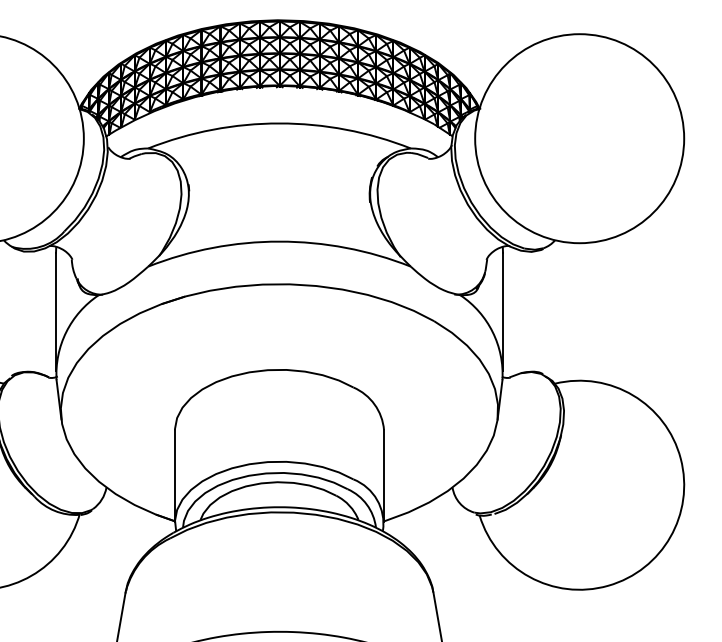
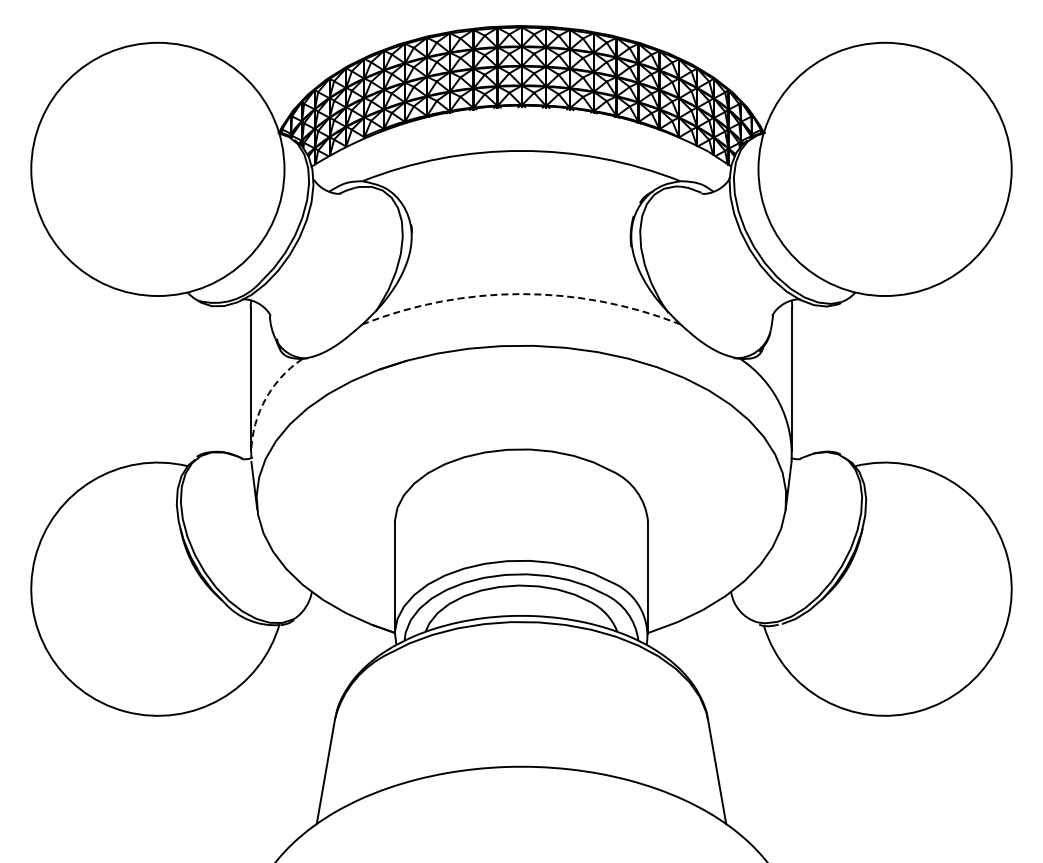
arc: (279, 241) -> (521, 294), solid -> dashed
arc: (66, 331) -> (263, 403), solid -> dashed

